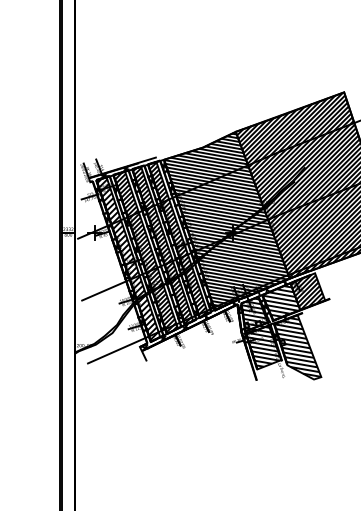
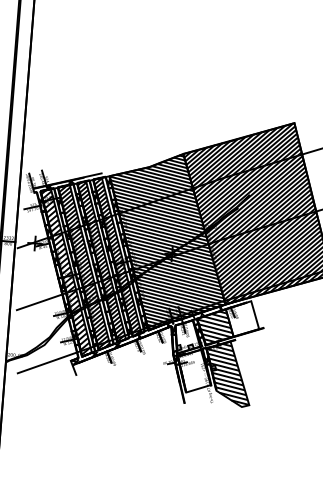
hatch: (308, 291) -> (243, 318), removed
hatch: (260, 332) -> (192, 355), removed

